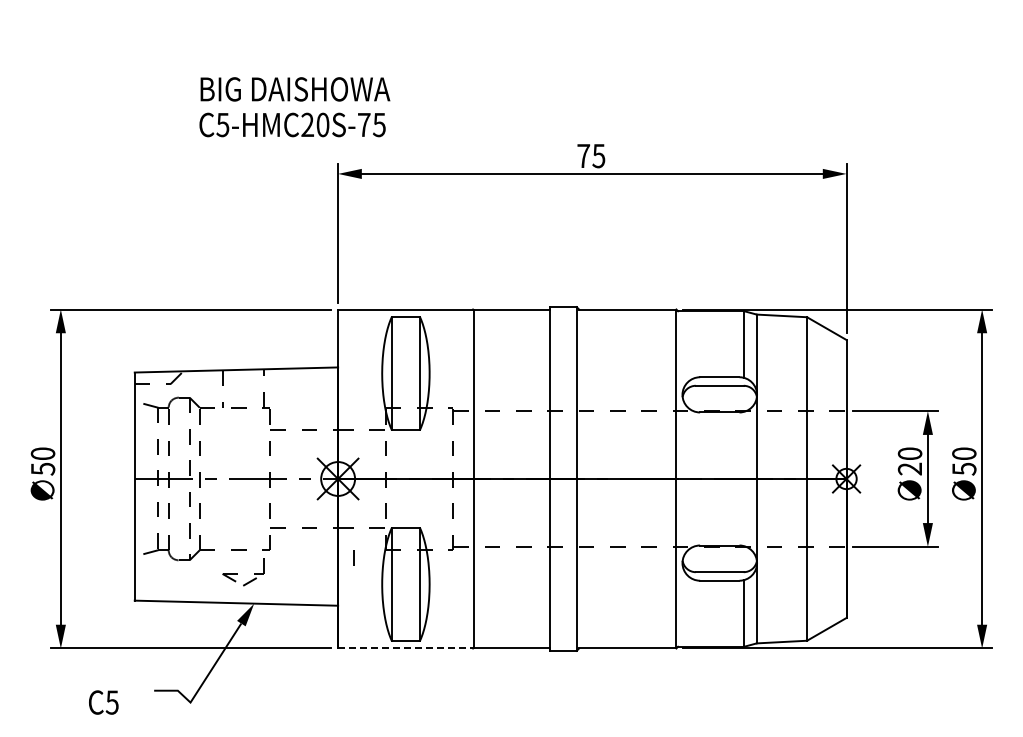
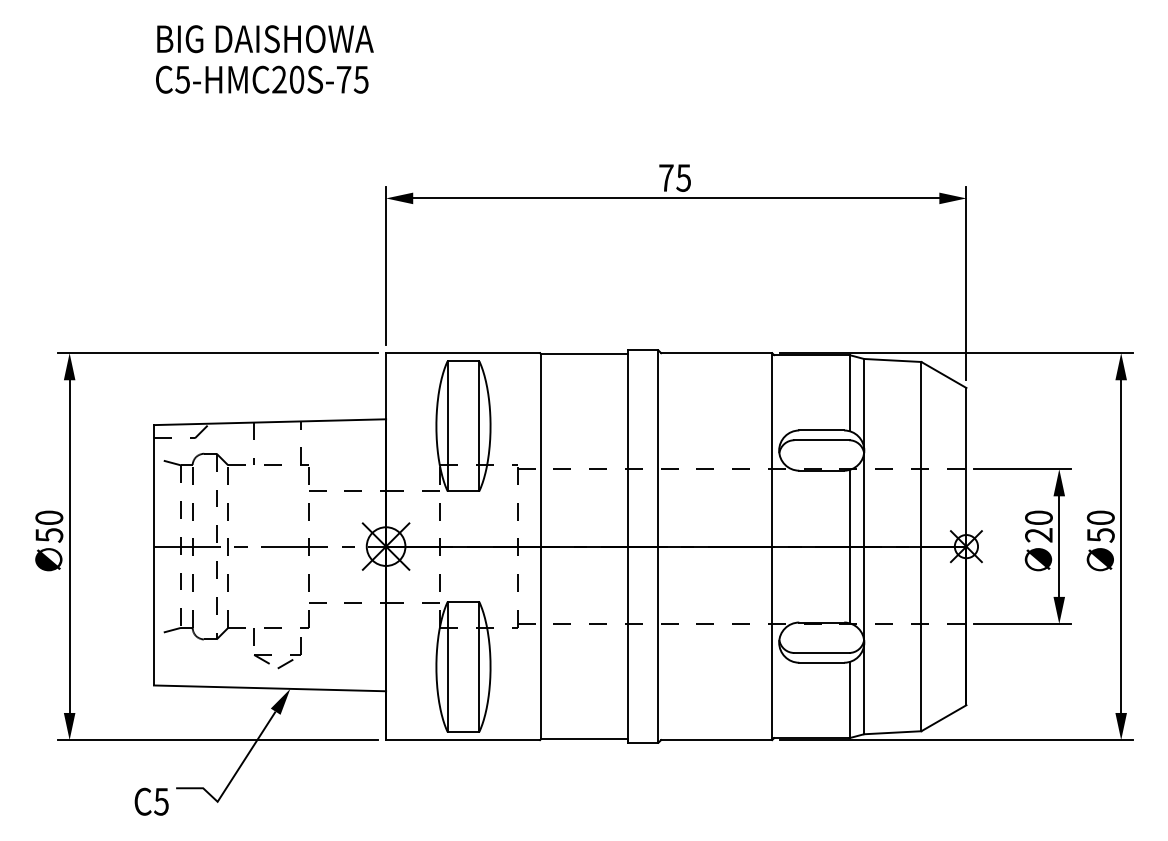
text: (294, 107) -> (264, 59), moved
line: (744, 478) -> (849, 546), added
line: (353, 557) -> (254, 636), moved
line: (406, 648) -> (464, 740), dashed -> solid
text: (103, 702) -> (151, 801), moved

